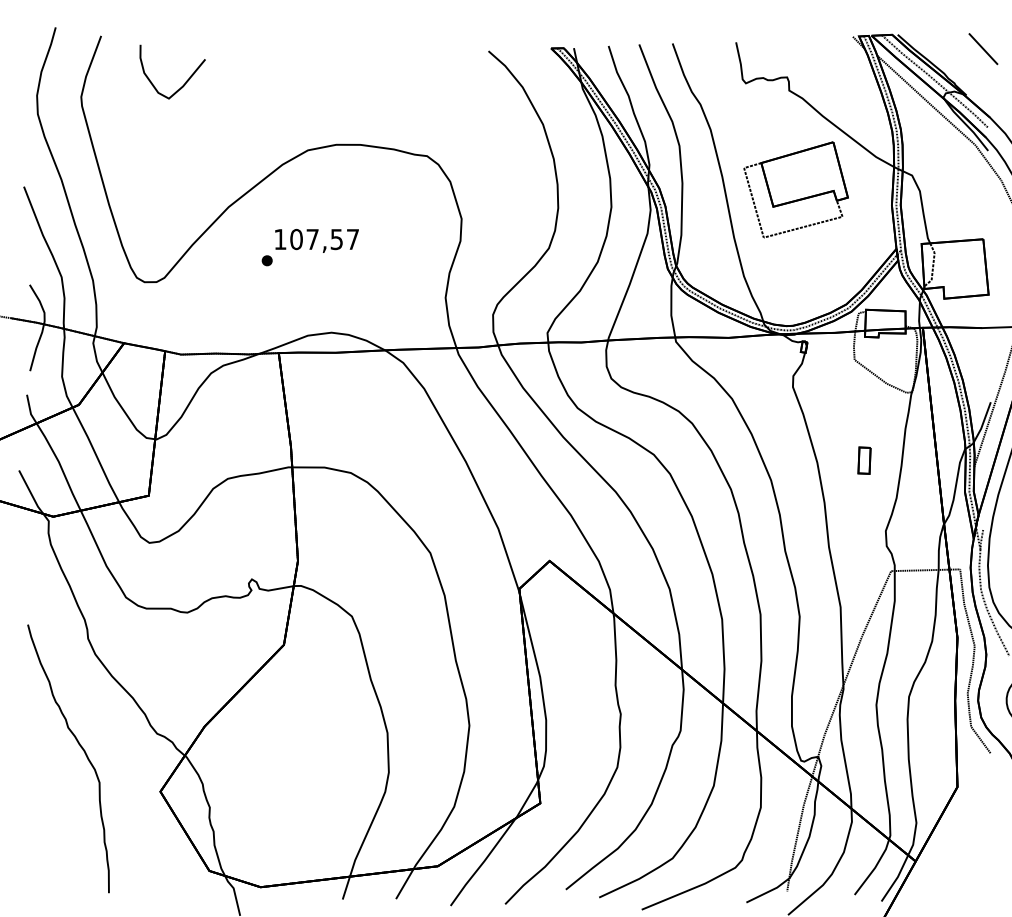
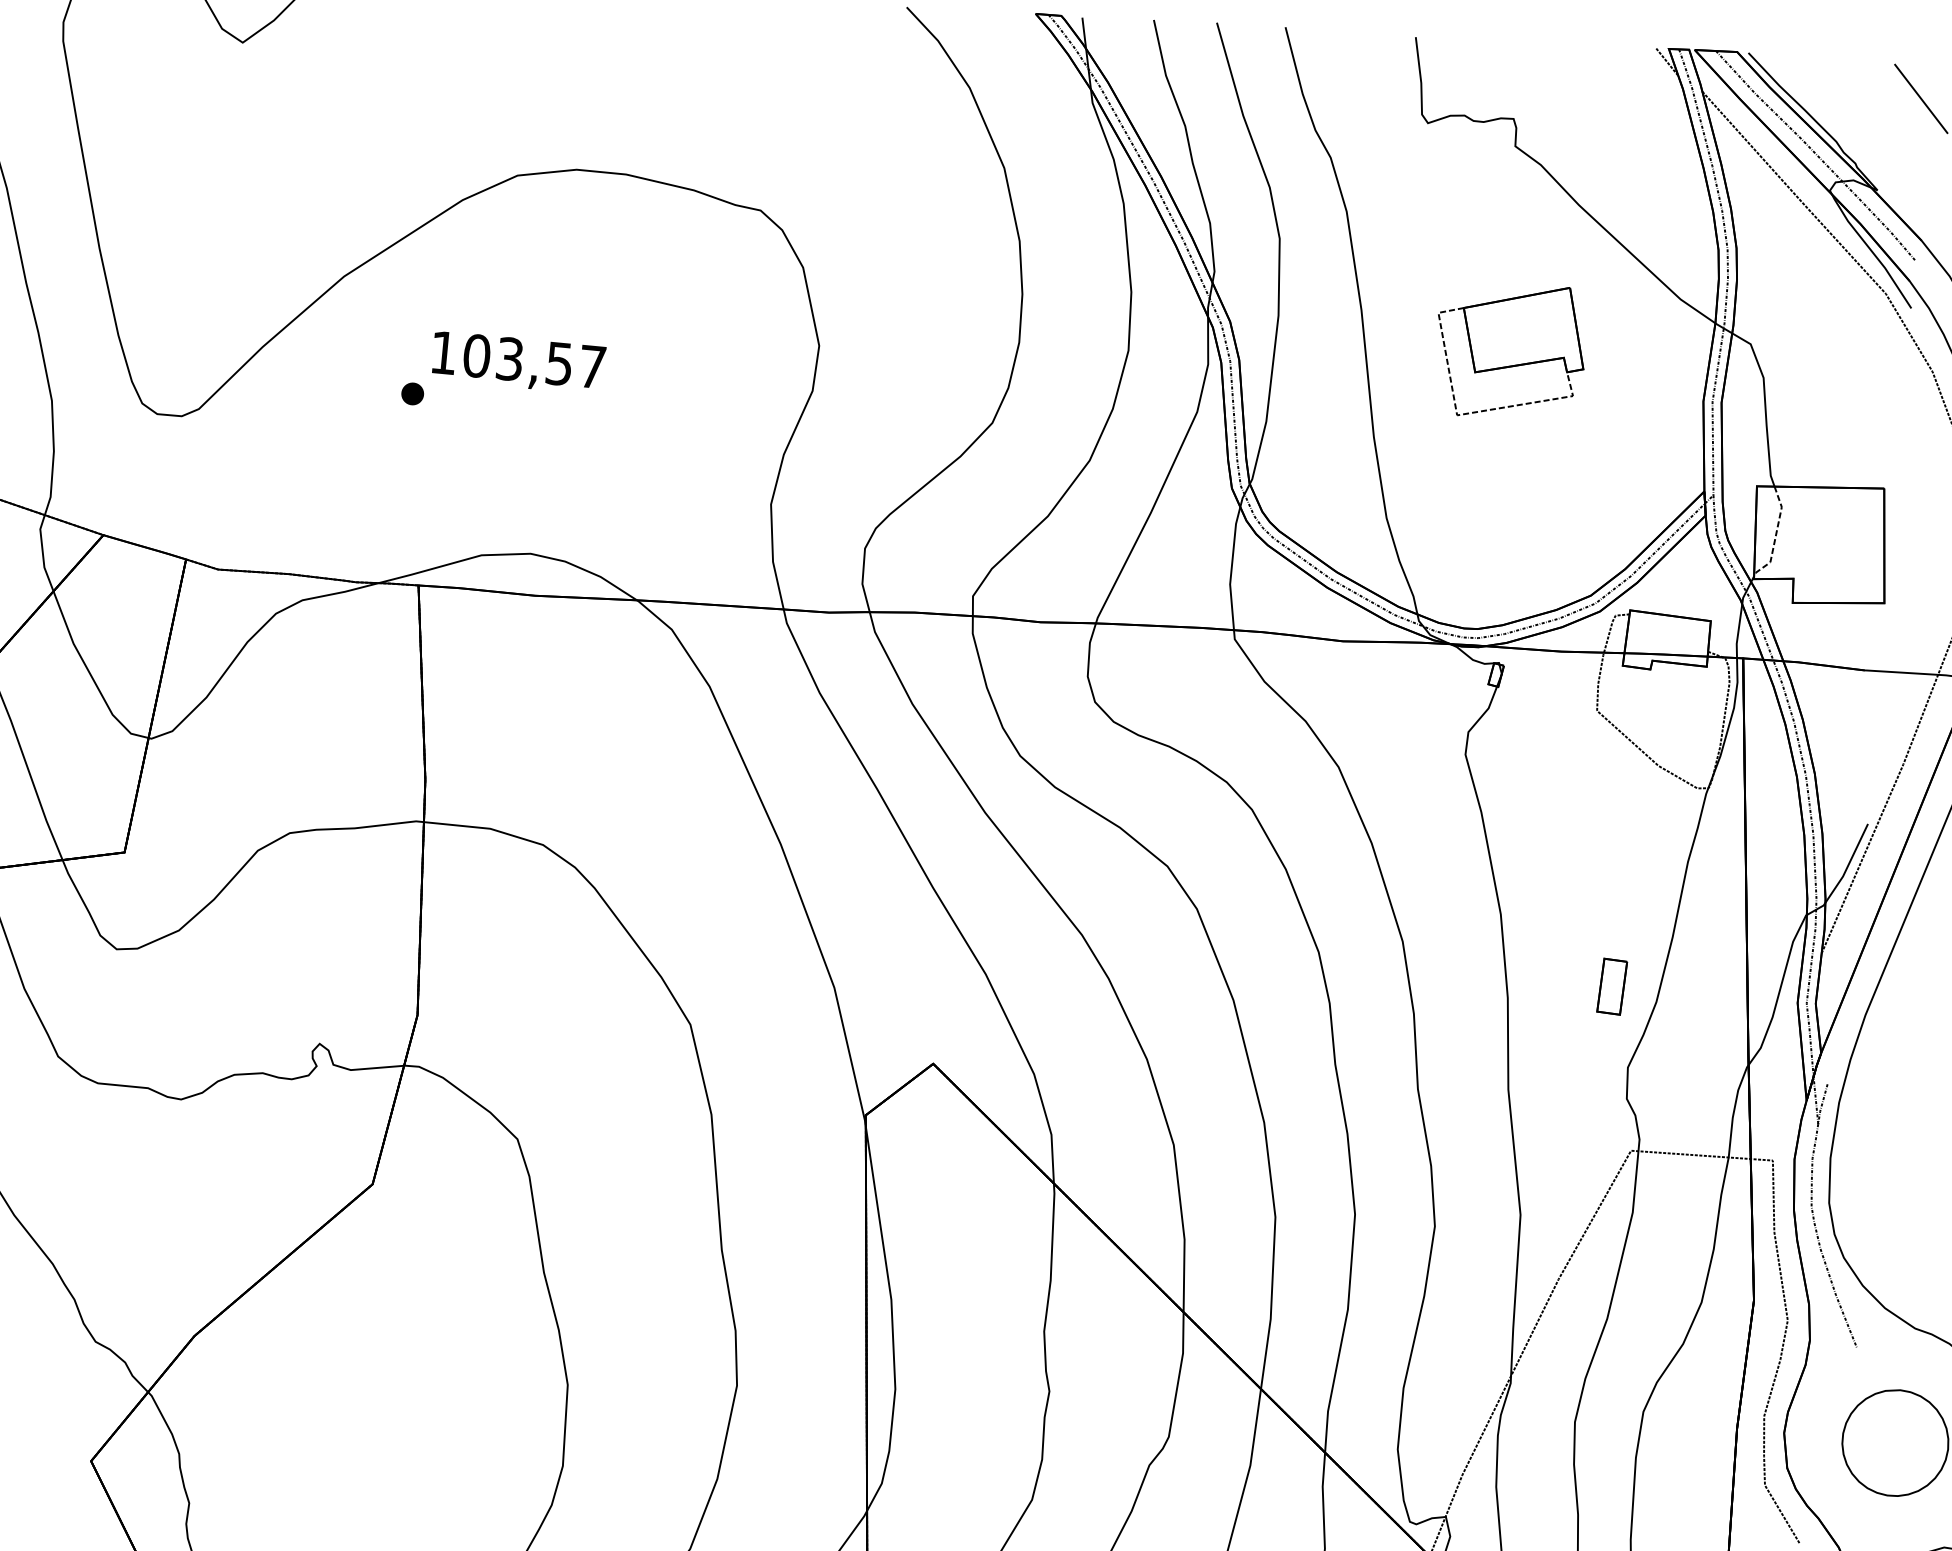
part: (795, 189) -> (1508, 350), size x0.7
text: (312, 239) -> (509, 359), 107,57 -> 103,57
part: (864, 460) -> (1612, 986), moved

